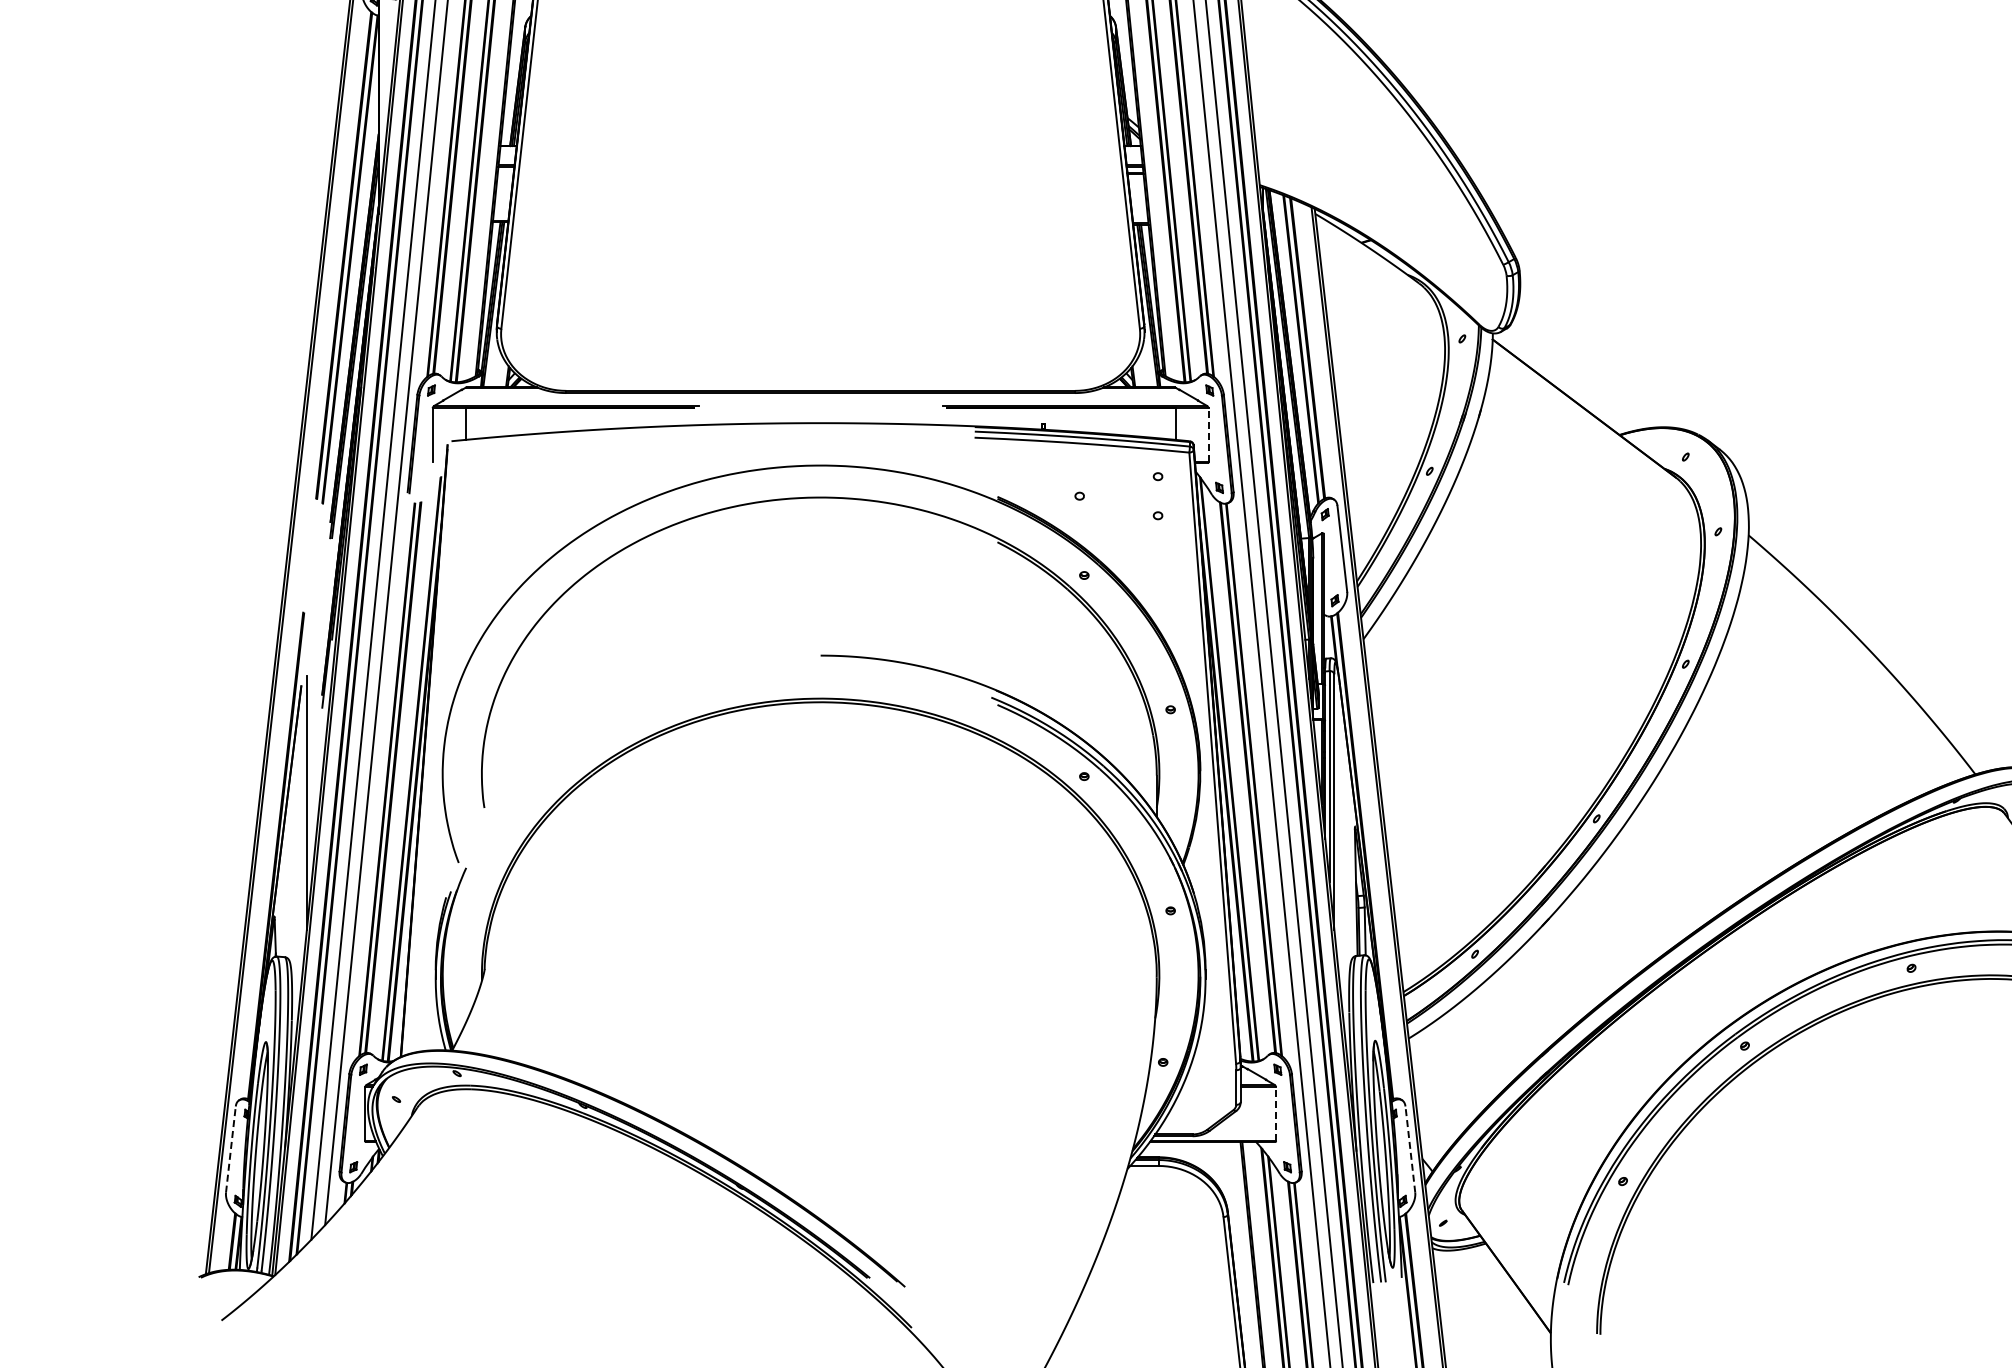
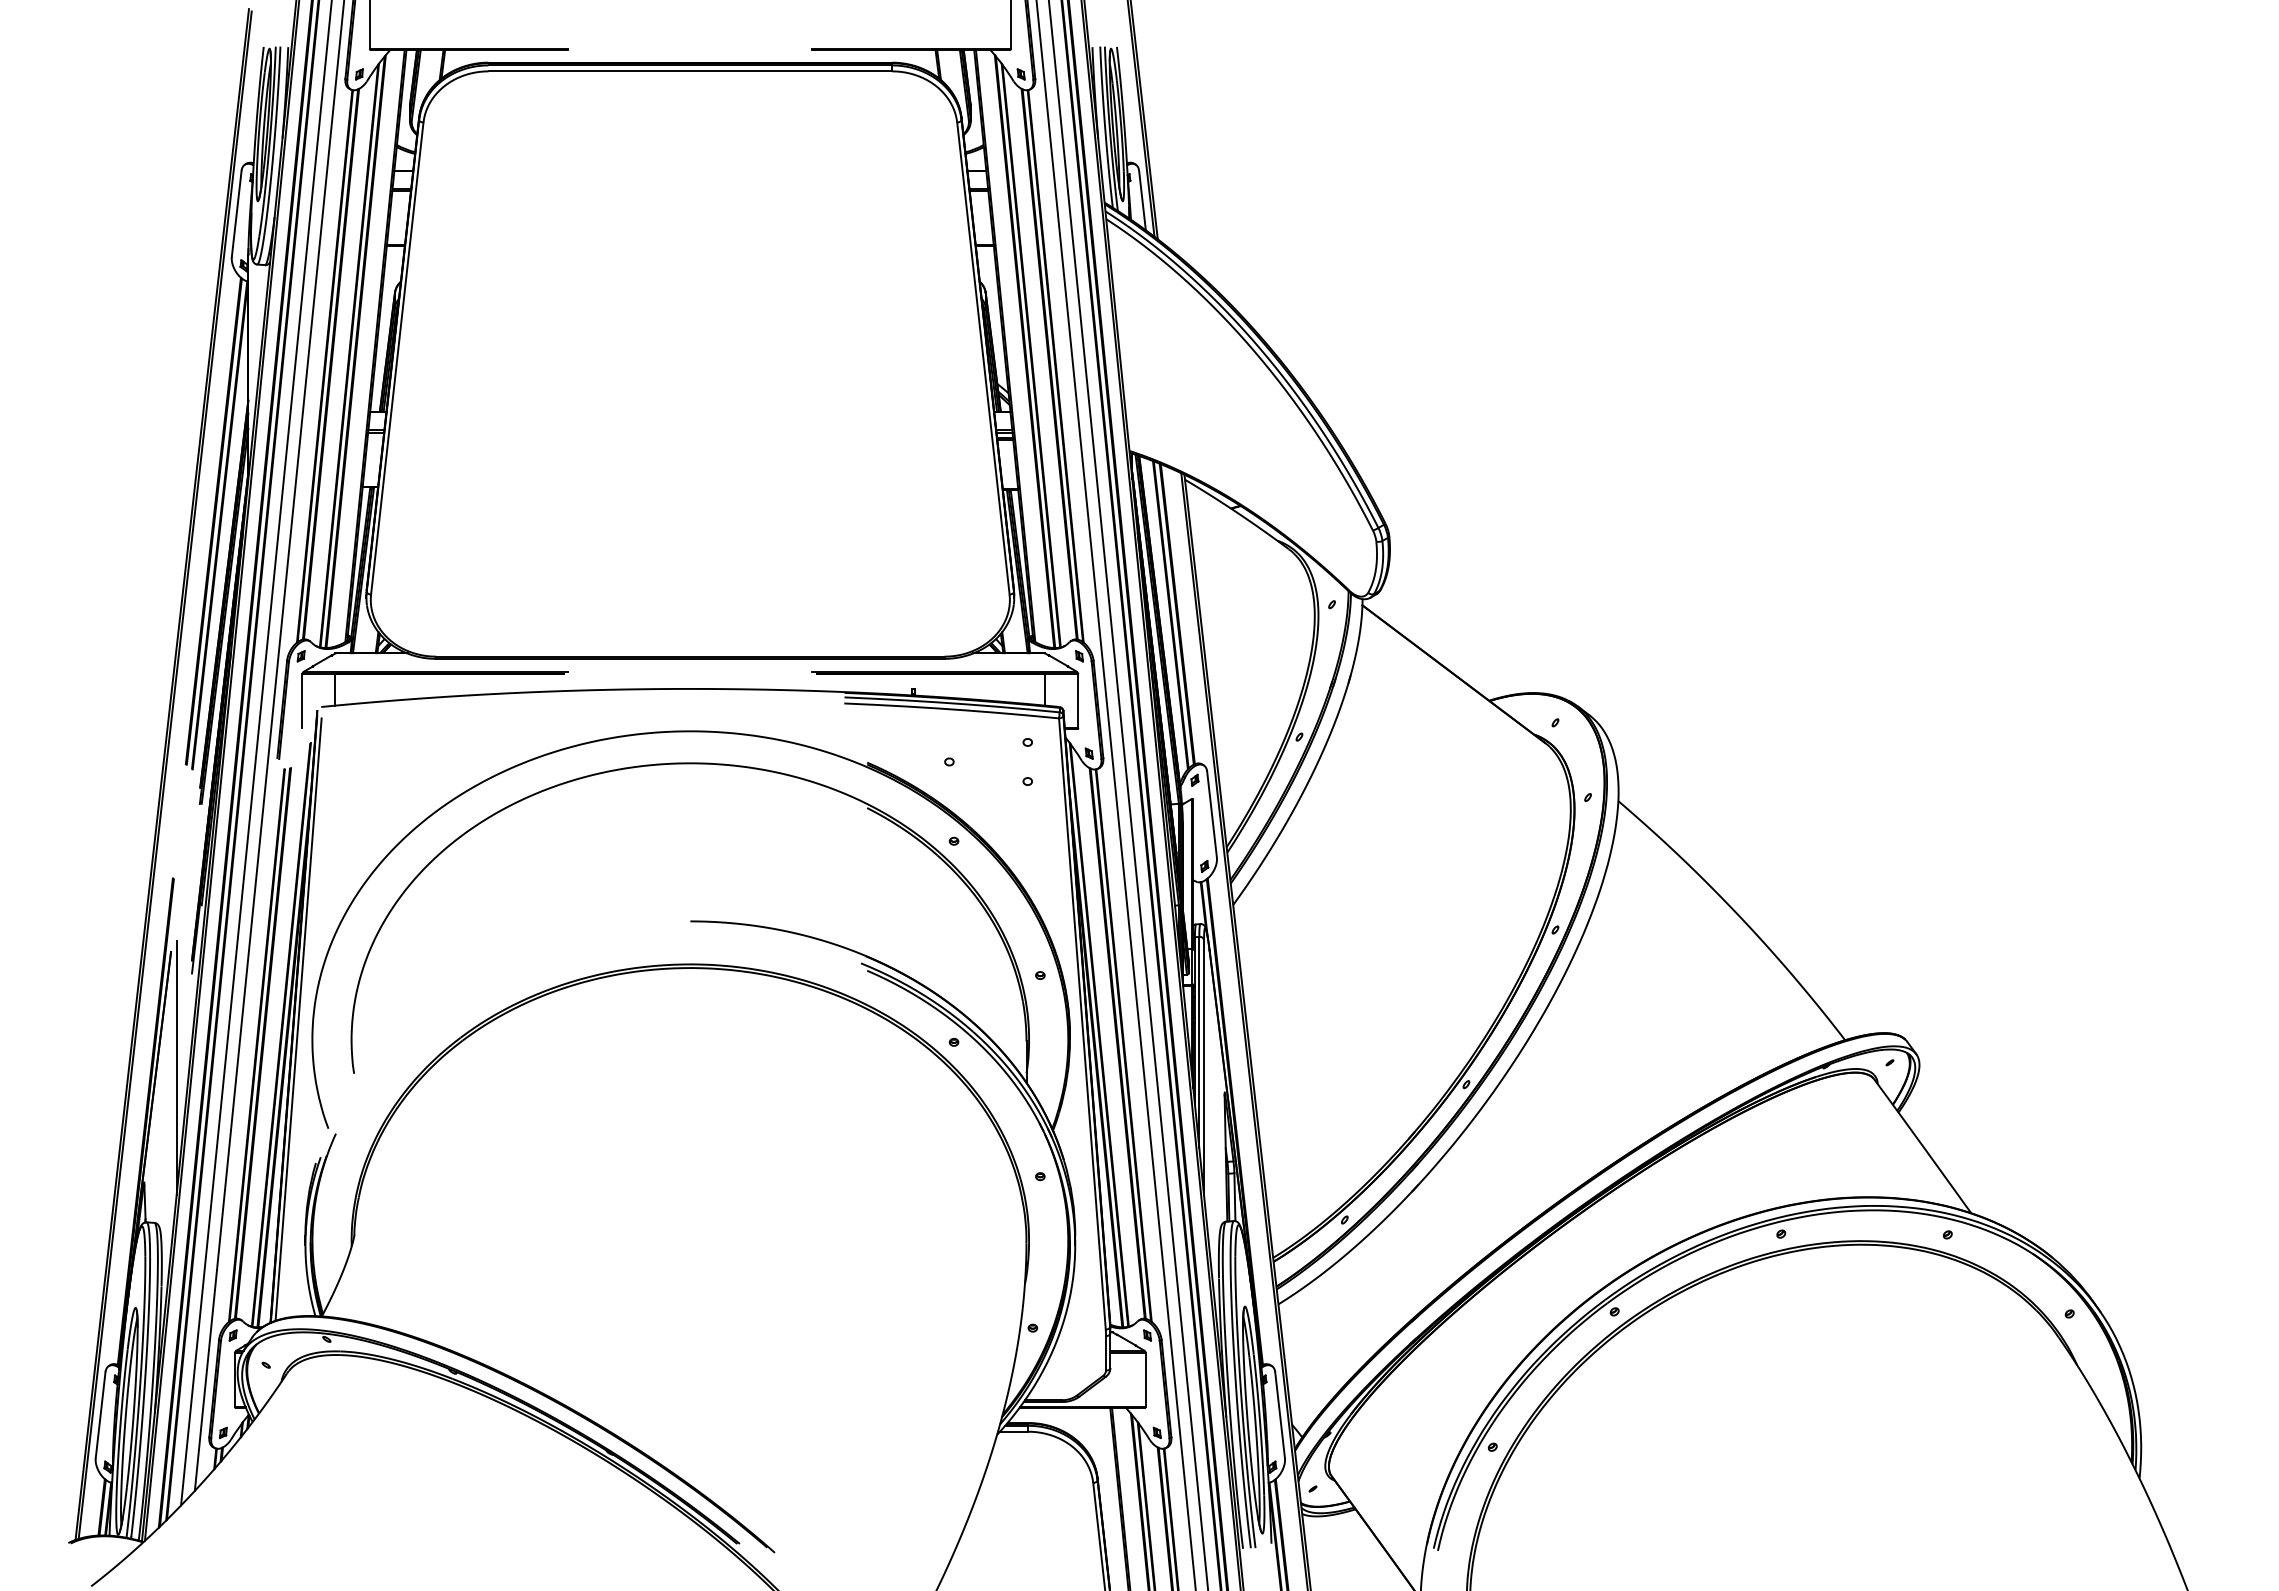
line: (1208, 434) -> (1078, 700), dashed -> solid
line: (428, 753) -> (298, 1019), added
line: (1275, 1113) -> (1145, 1379), dashed -> solid
line: (230, 1148) -> (100, 1414), dashed -> solid
line: (1410, 1148) -> (1280, 1414), dashed -> solid

